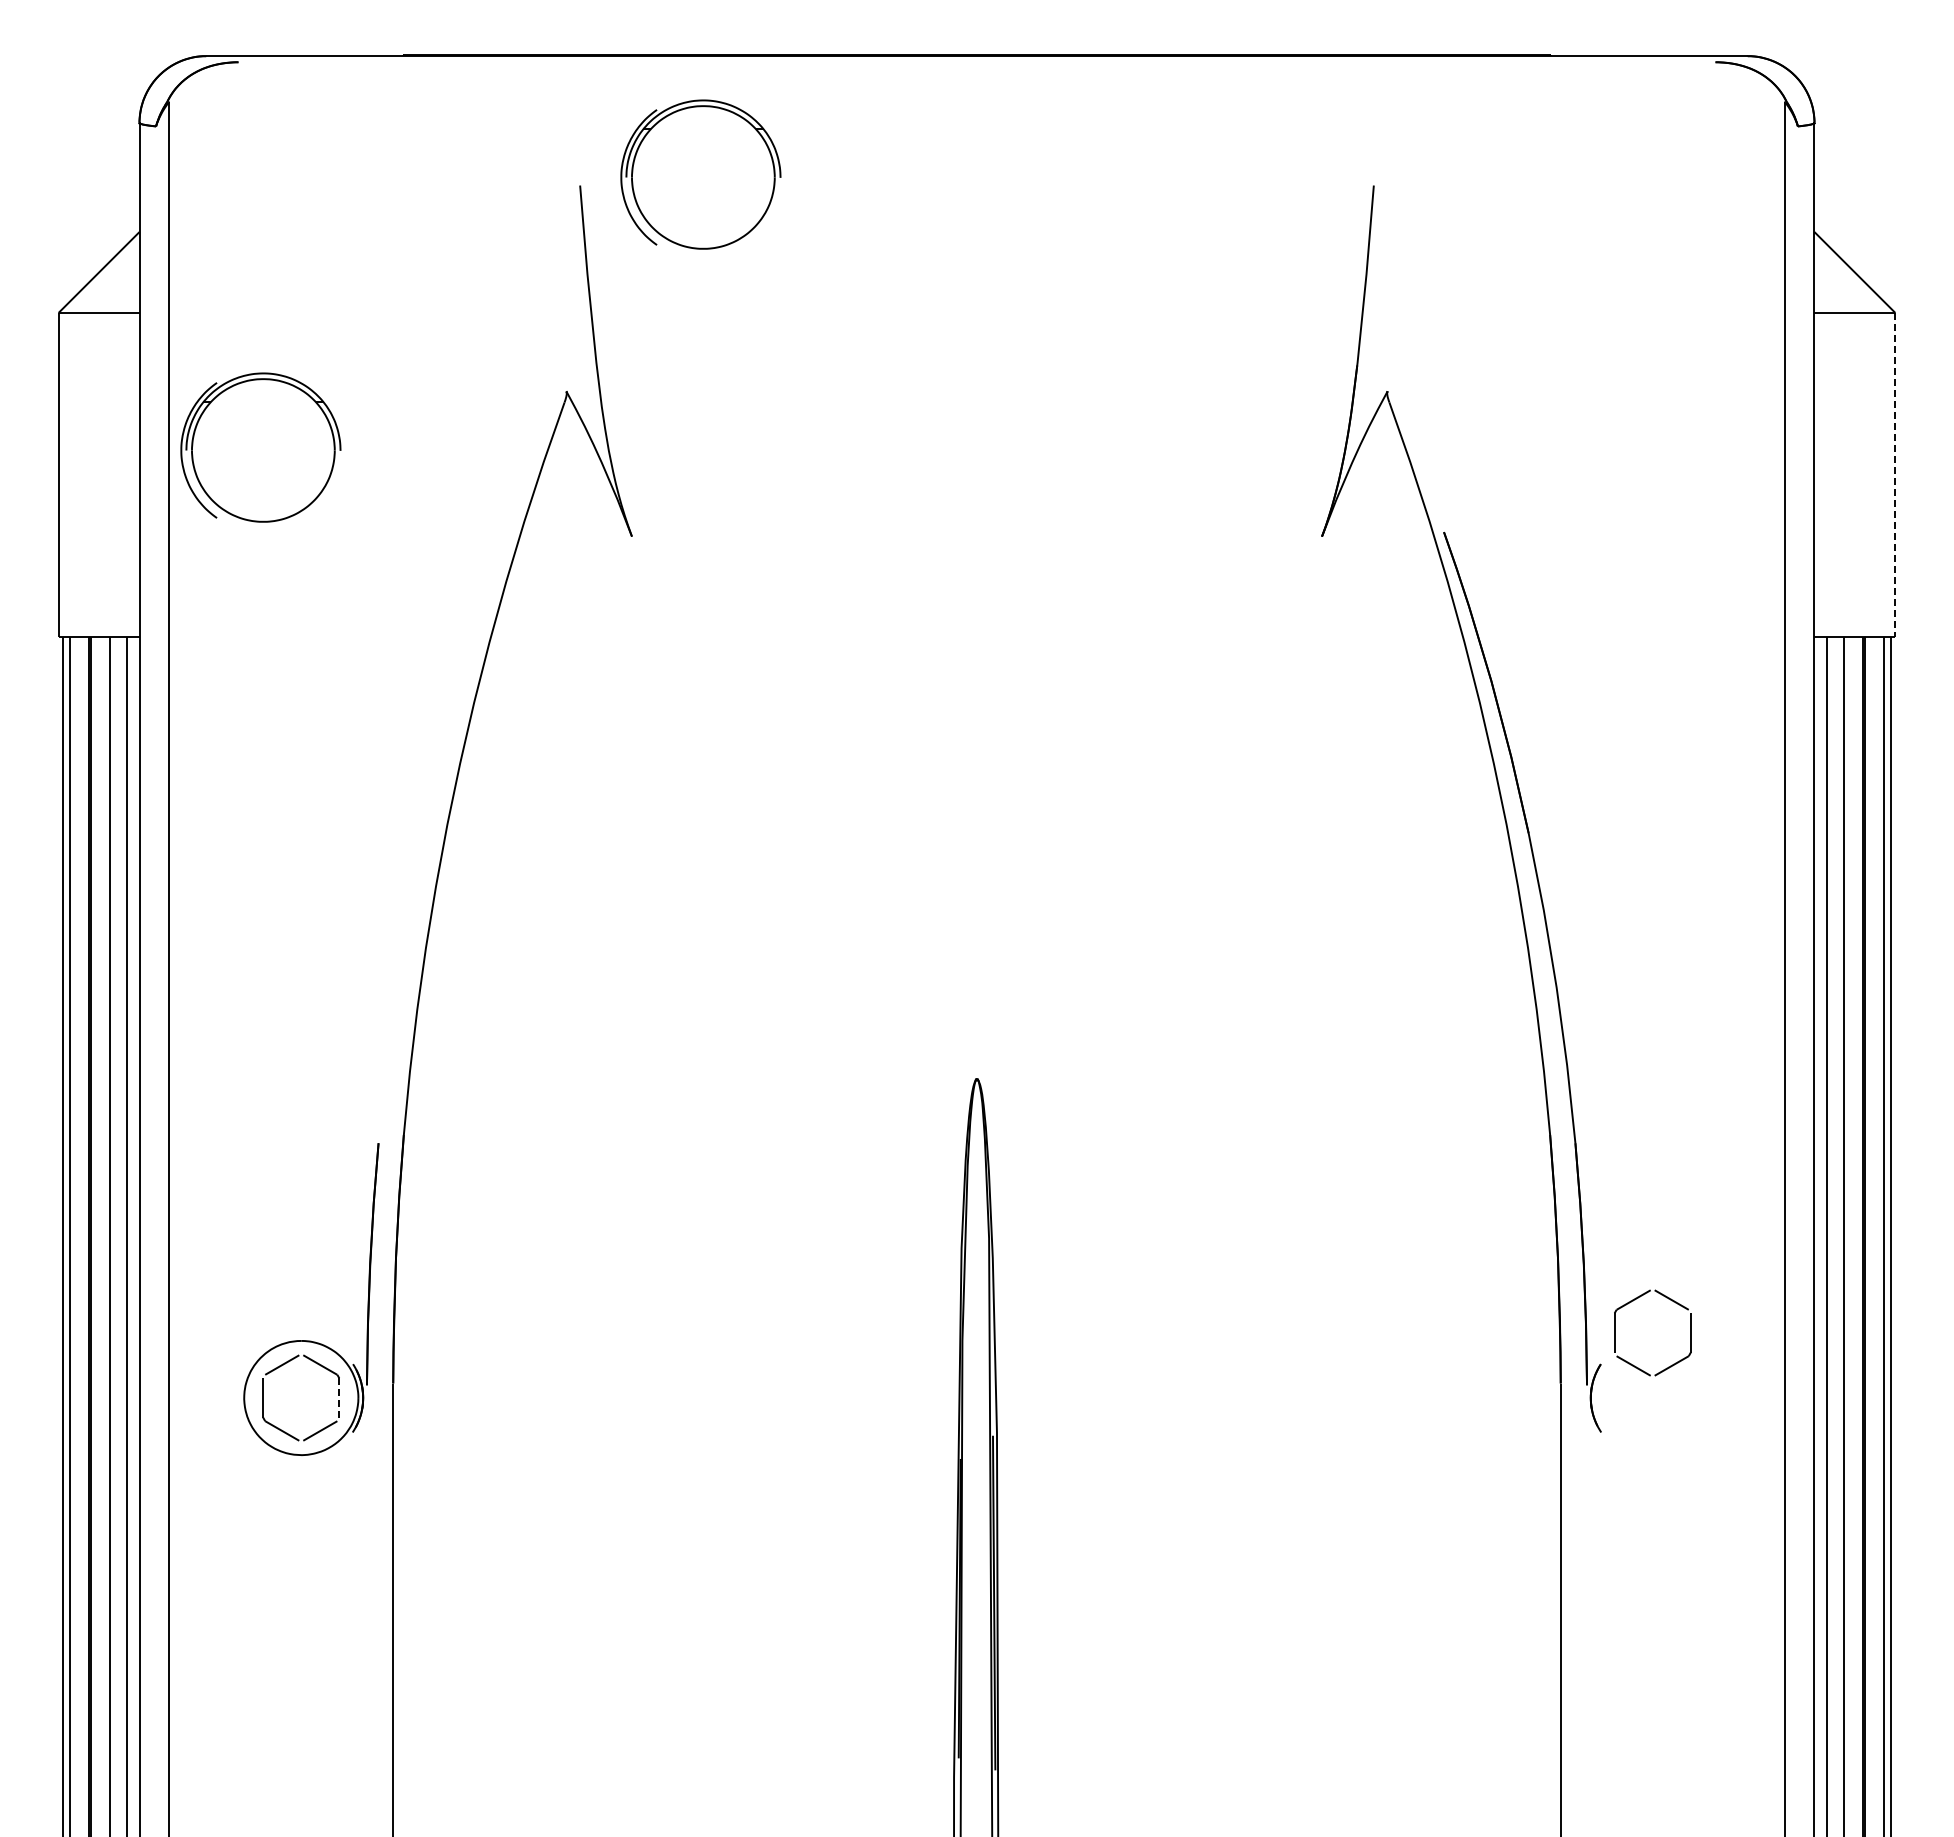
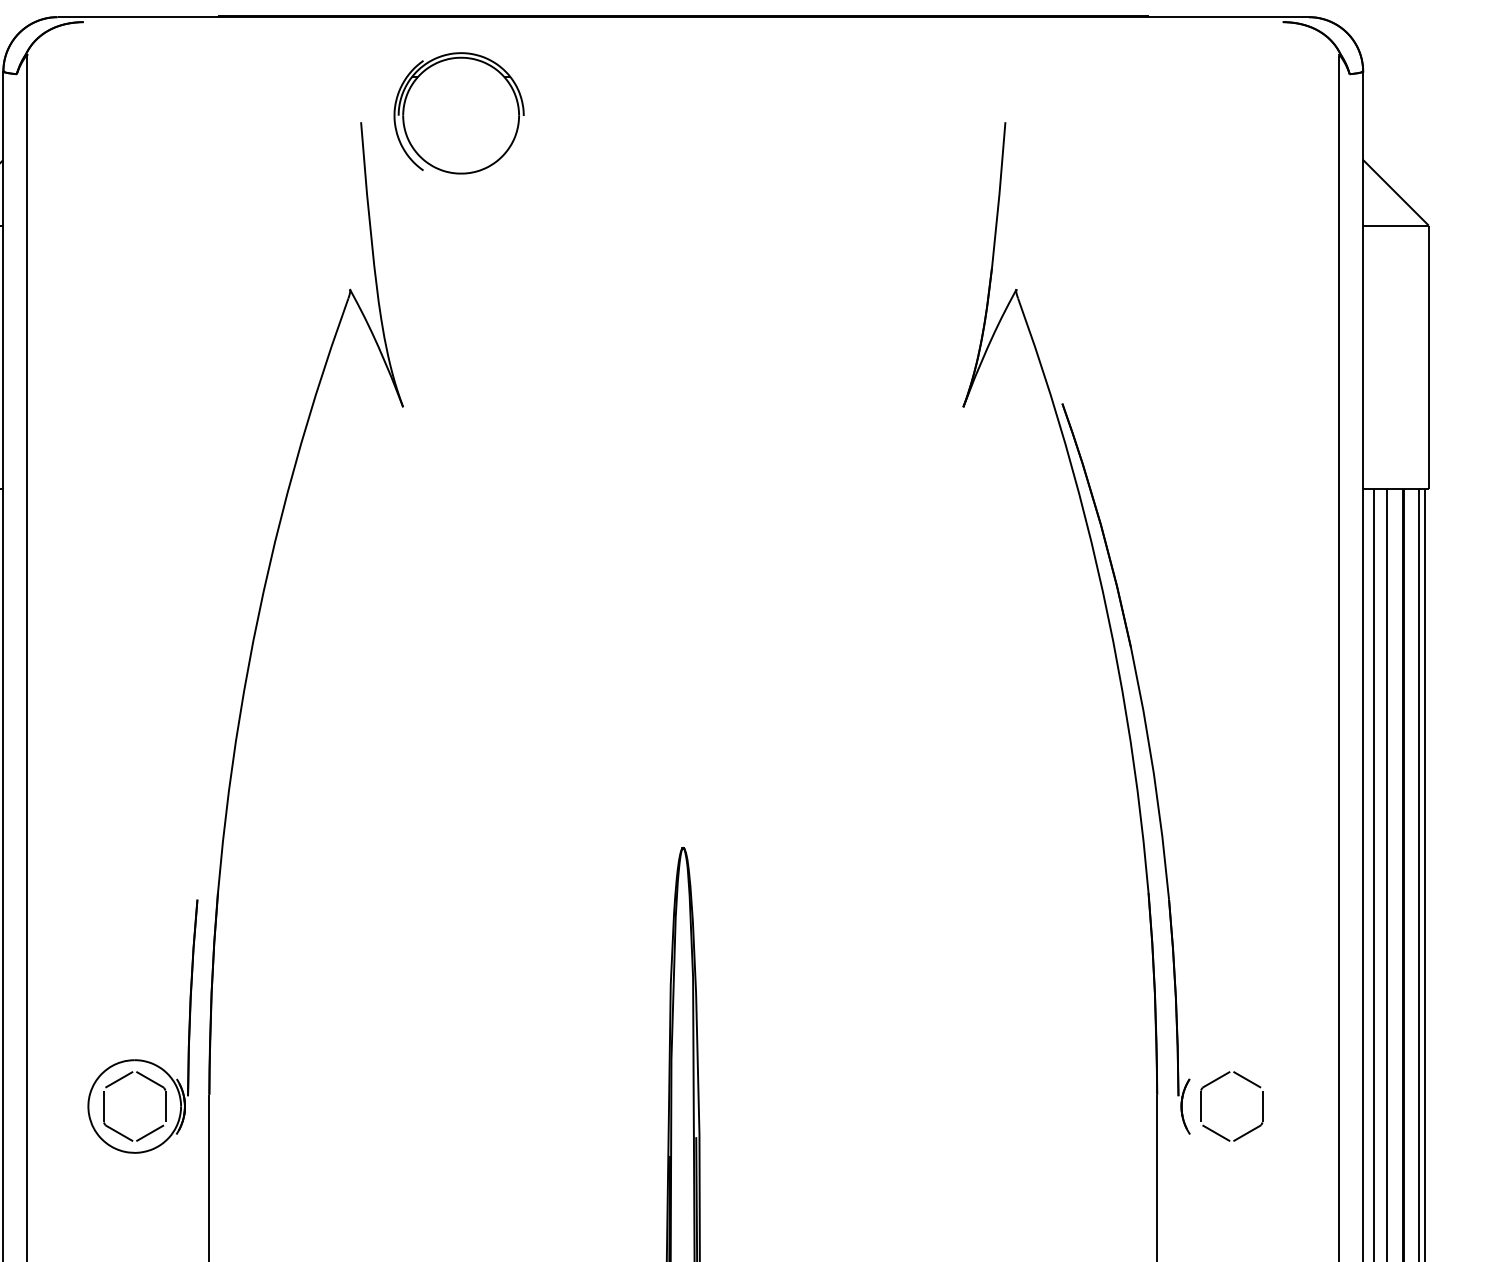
part: (260, 447) -> (101, 334), removed
line: (1895, 475) -> (1428, 357), dashed -> solid
part: (1635, 1300) -> (1217, 1080), moved
line: (339, 1398) -> (165, 1106), dashed -> solid

